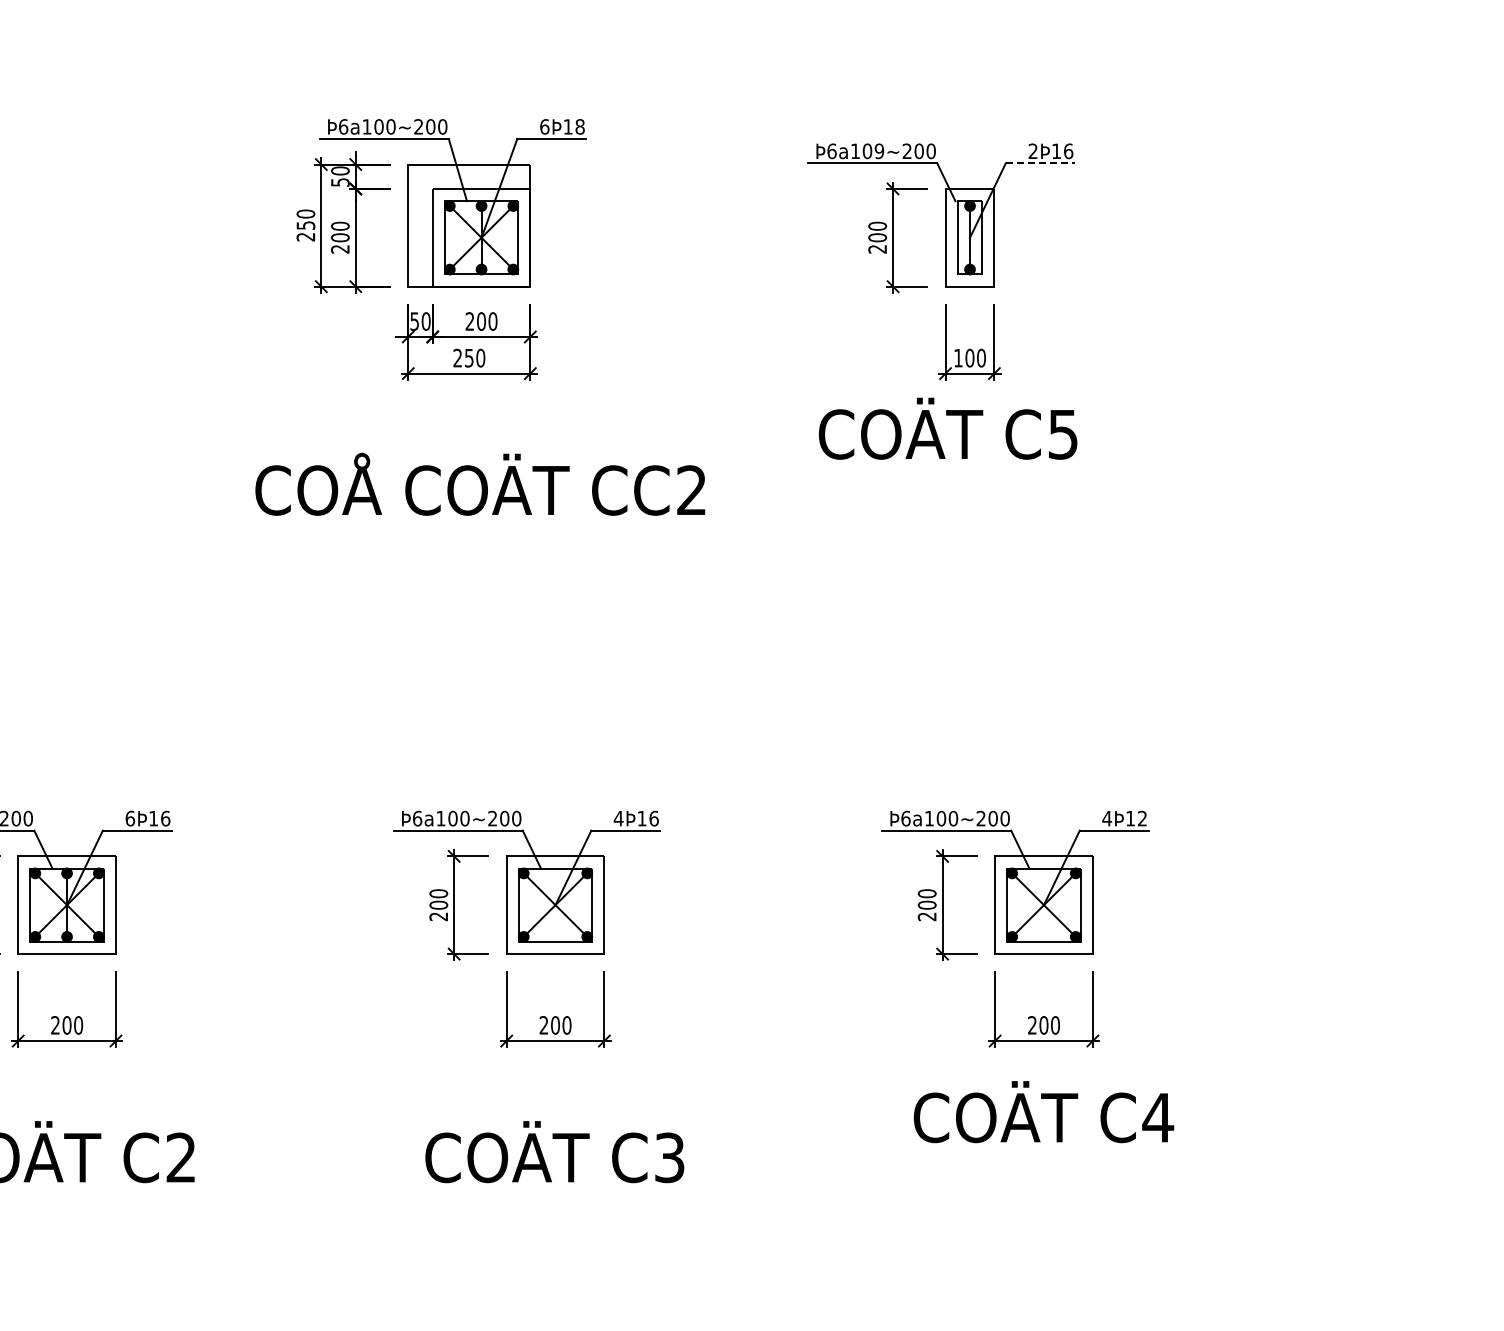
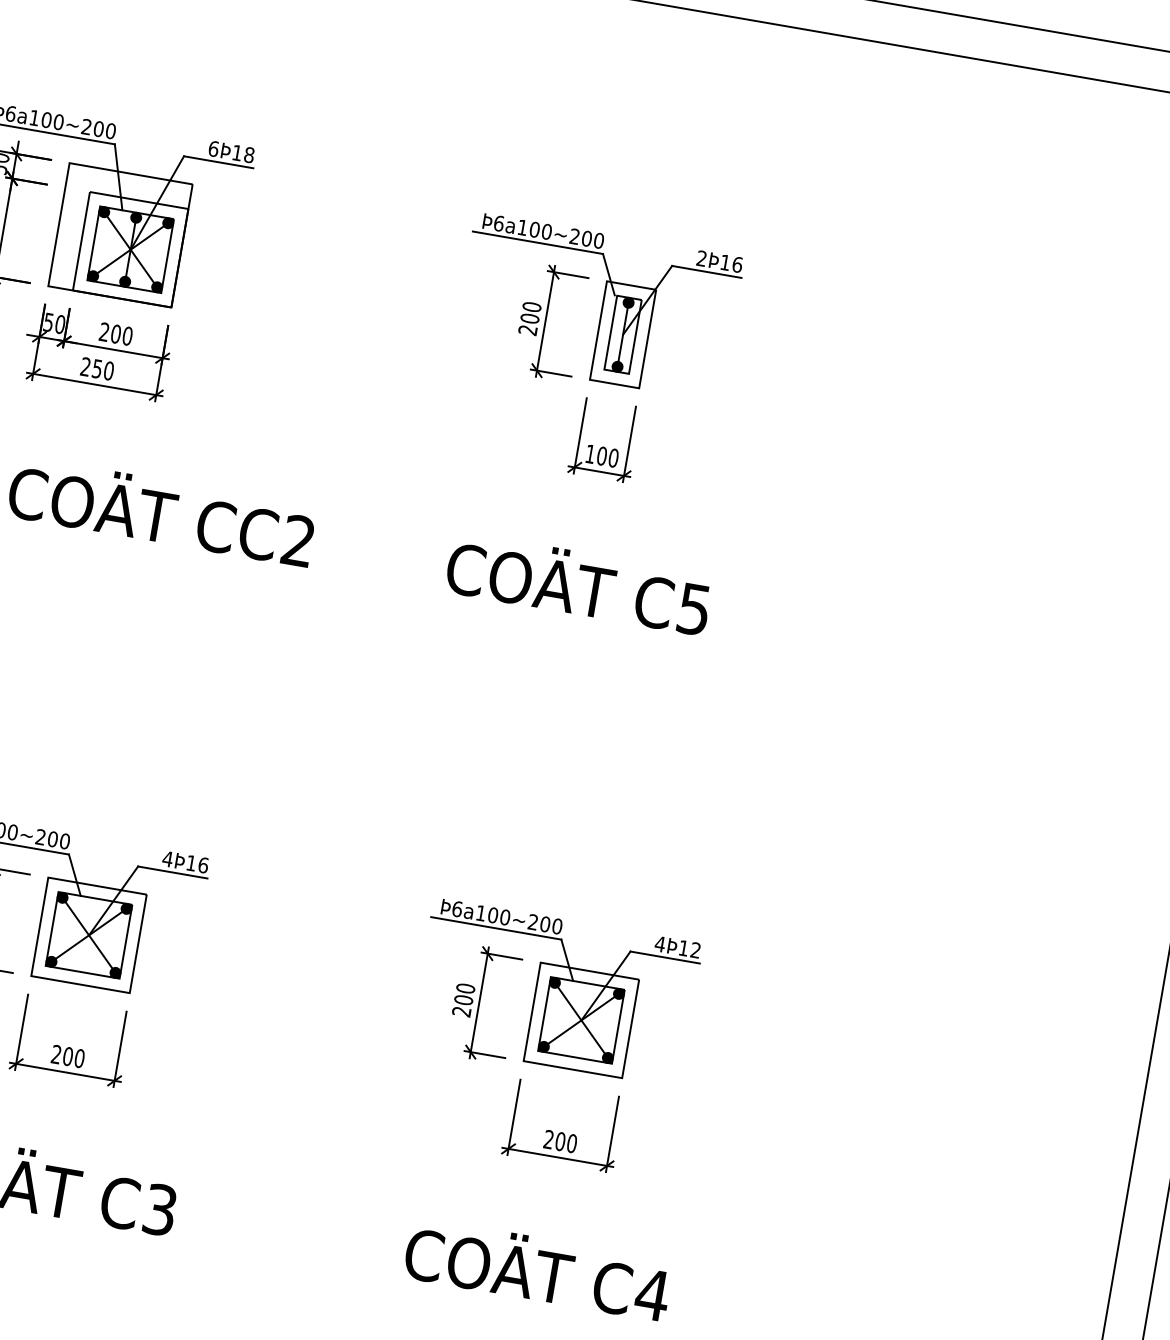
text: (879, 151) -> (546, 232), Þ6a109~200 -> Þ6a100~200
line: (1040, 163) -> (707, 272), dashed -> solid
text: (947, 428) -> (578, 583), moved
text: (1043, 1112) -> (537, 1269), moved

